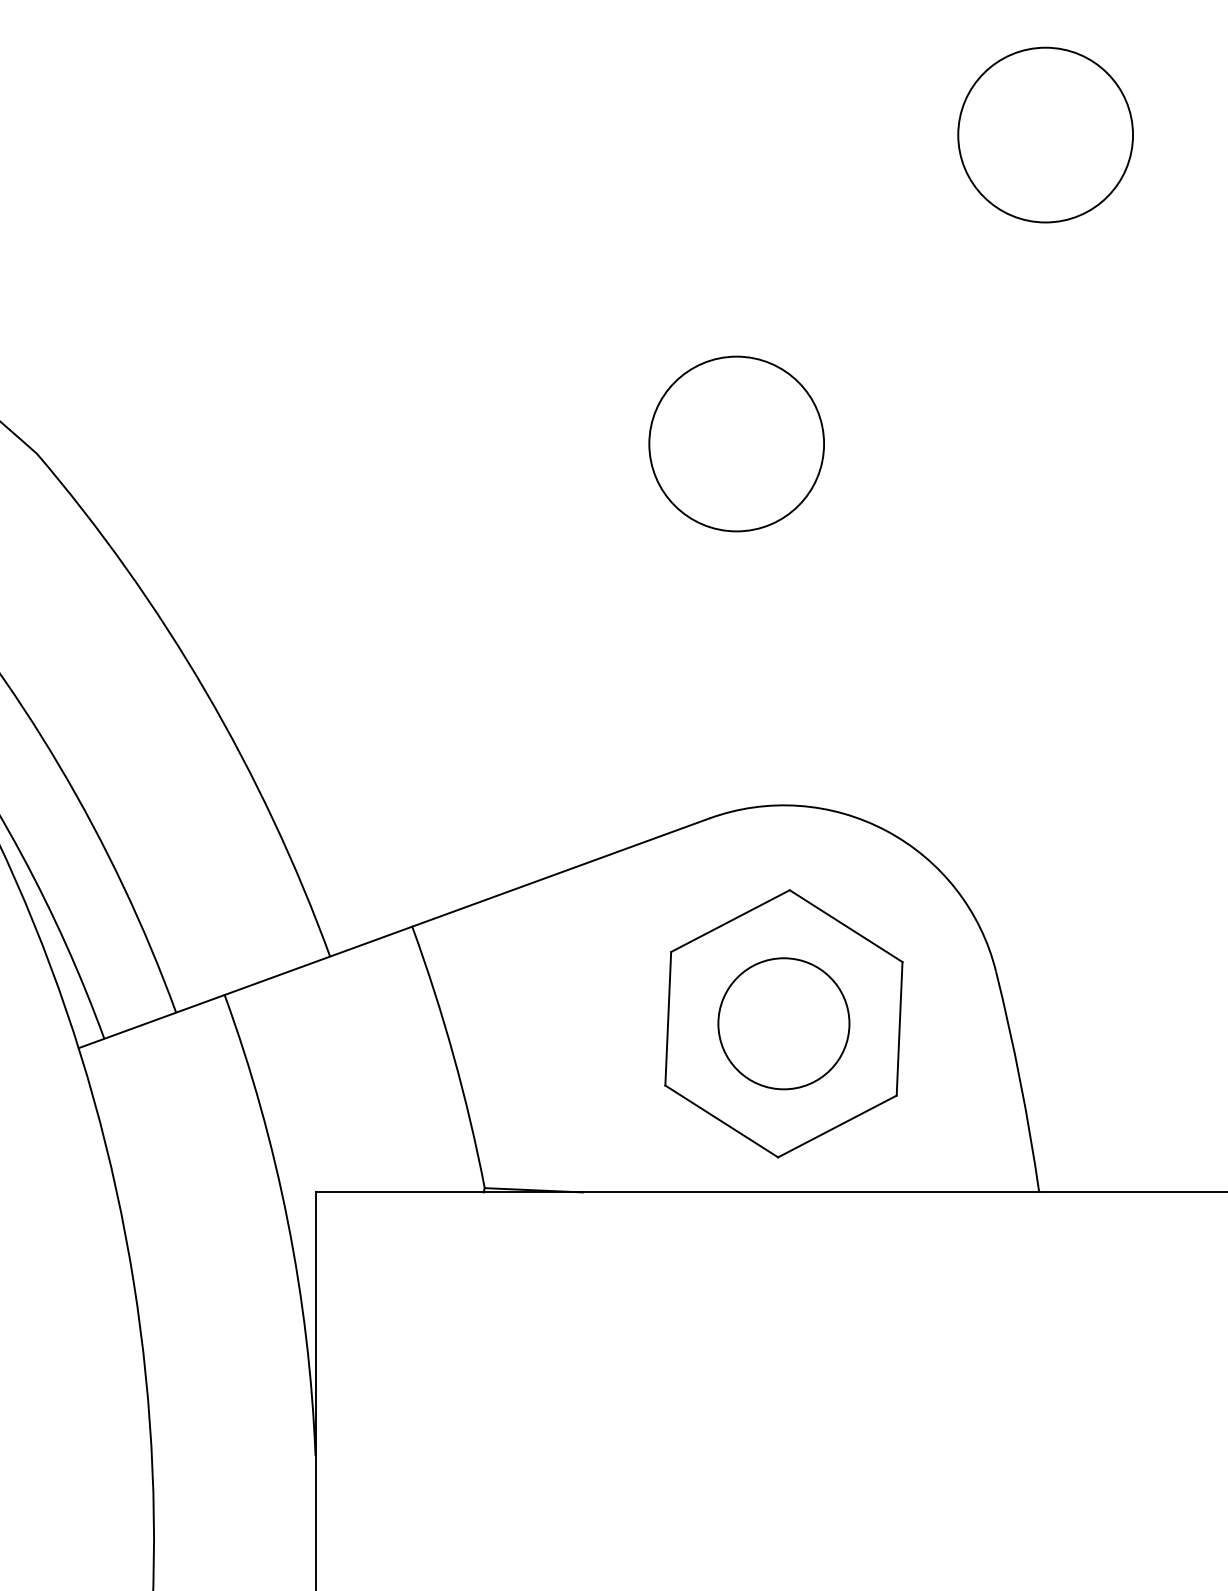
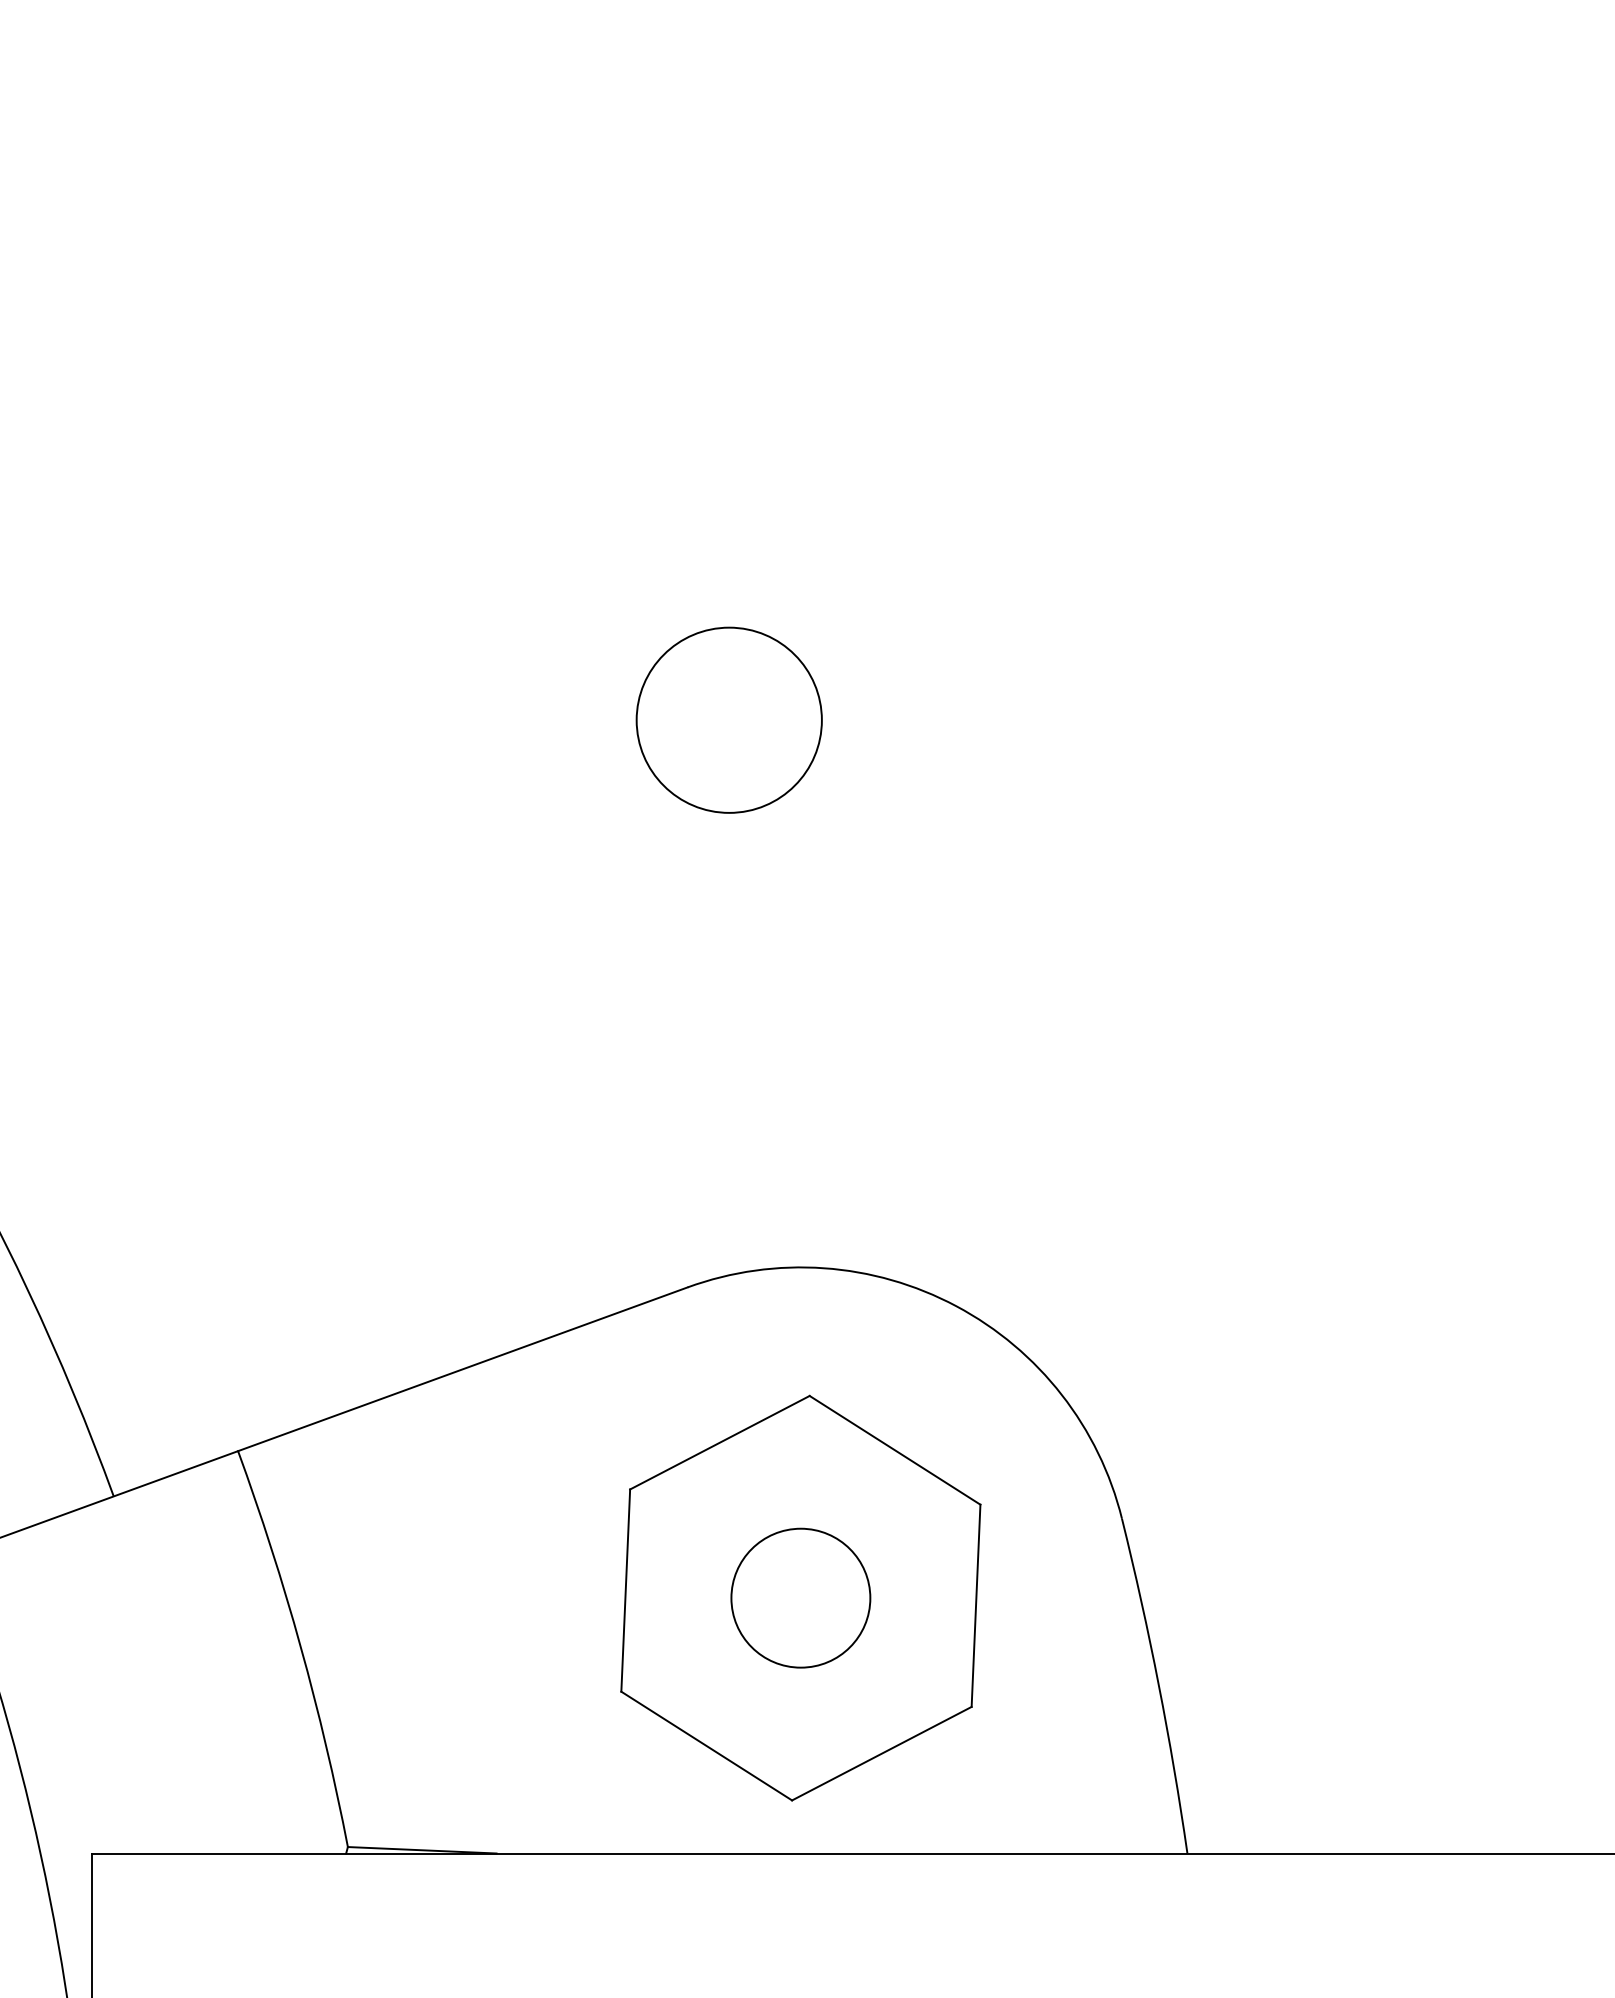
circle: (1045, 134) -> (1196, 251), removed
circle: (736, 443) -> (729, 719), size x0.7
circle: (783, 1023) -> (800, 1597), size x0.7

